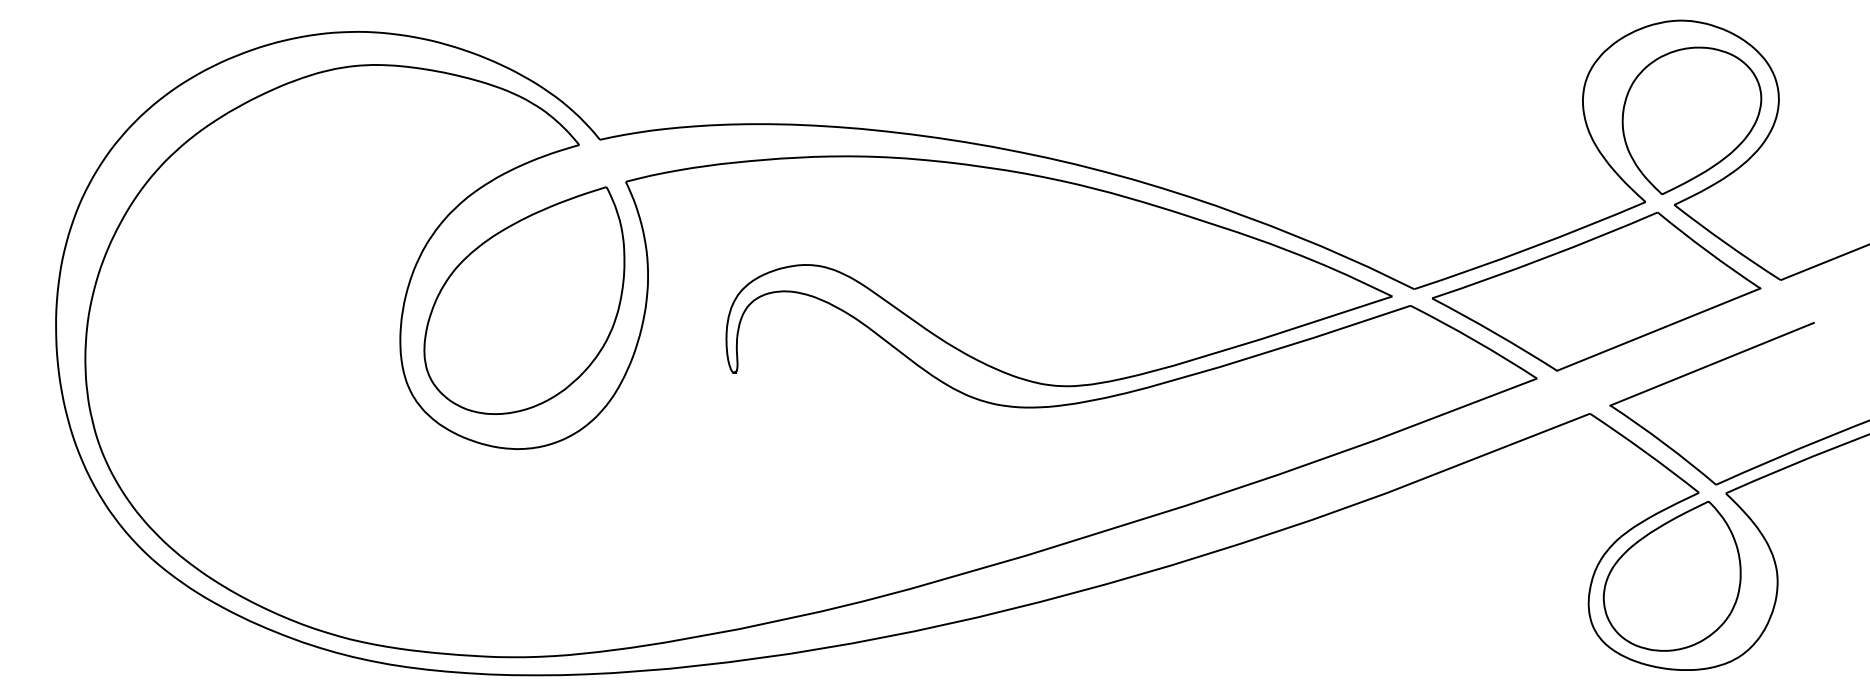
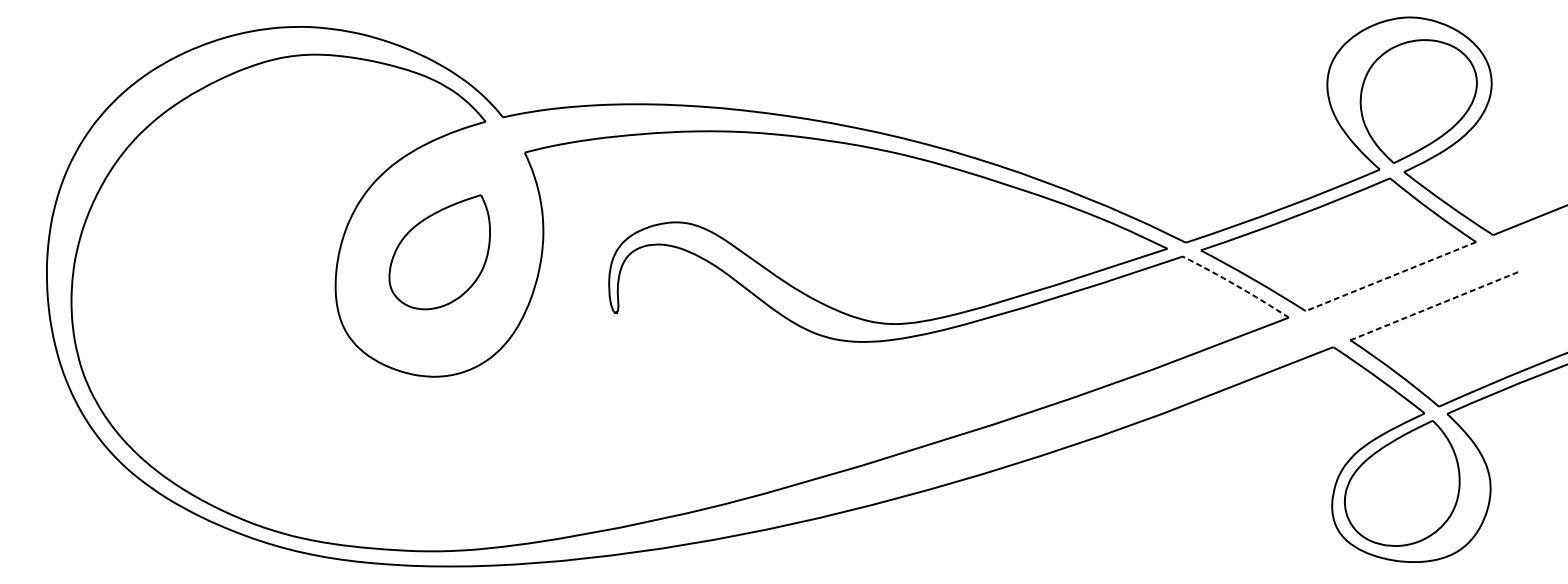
part: (524, 300) -> (439, 252), size x0.6
line: (1658, 329) -> (1390, 276), solid -> dashed
arc: (1474, 340) -> (1236, 285), solid -> dashed
line: (1712, 364) -> (1436, 305), solid -> dashed

